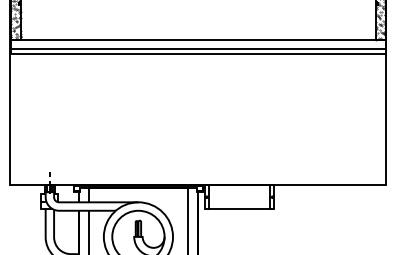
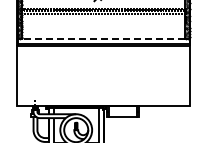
line: (199, 39) -> (104, 39), solid -> dashed

